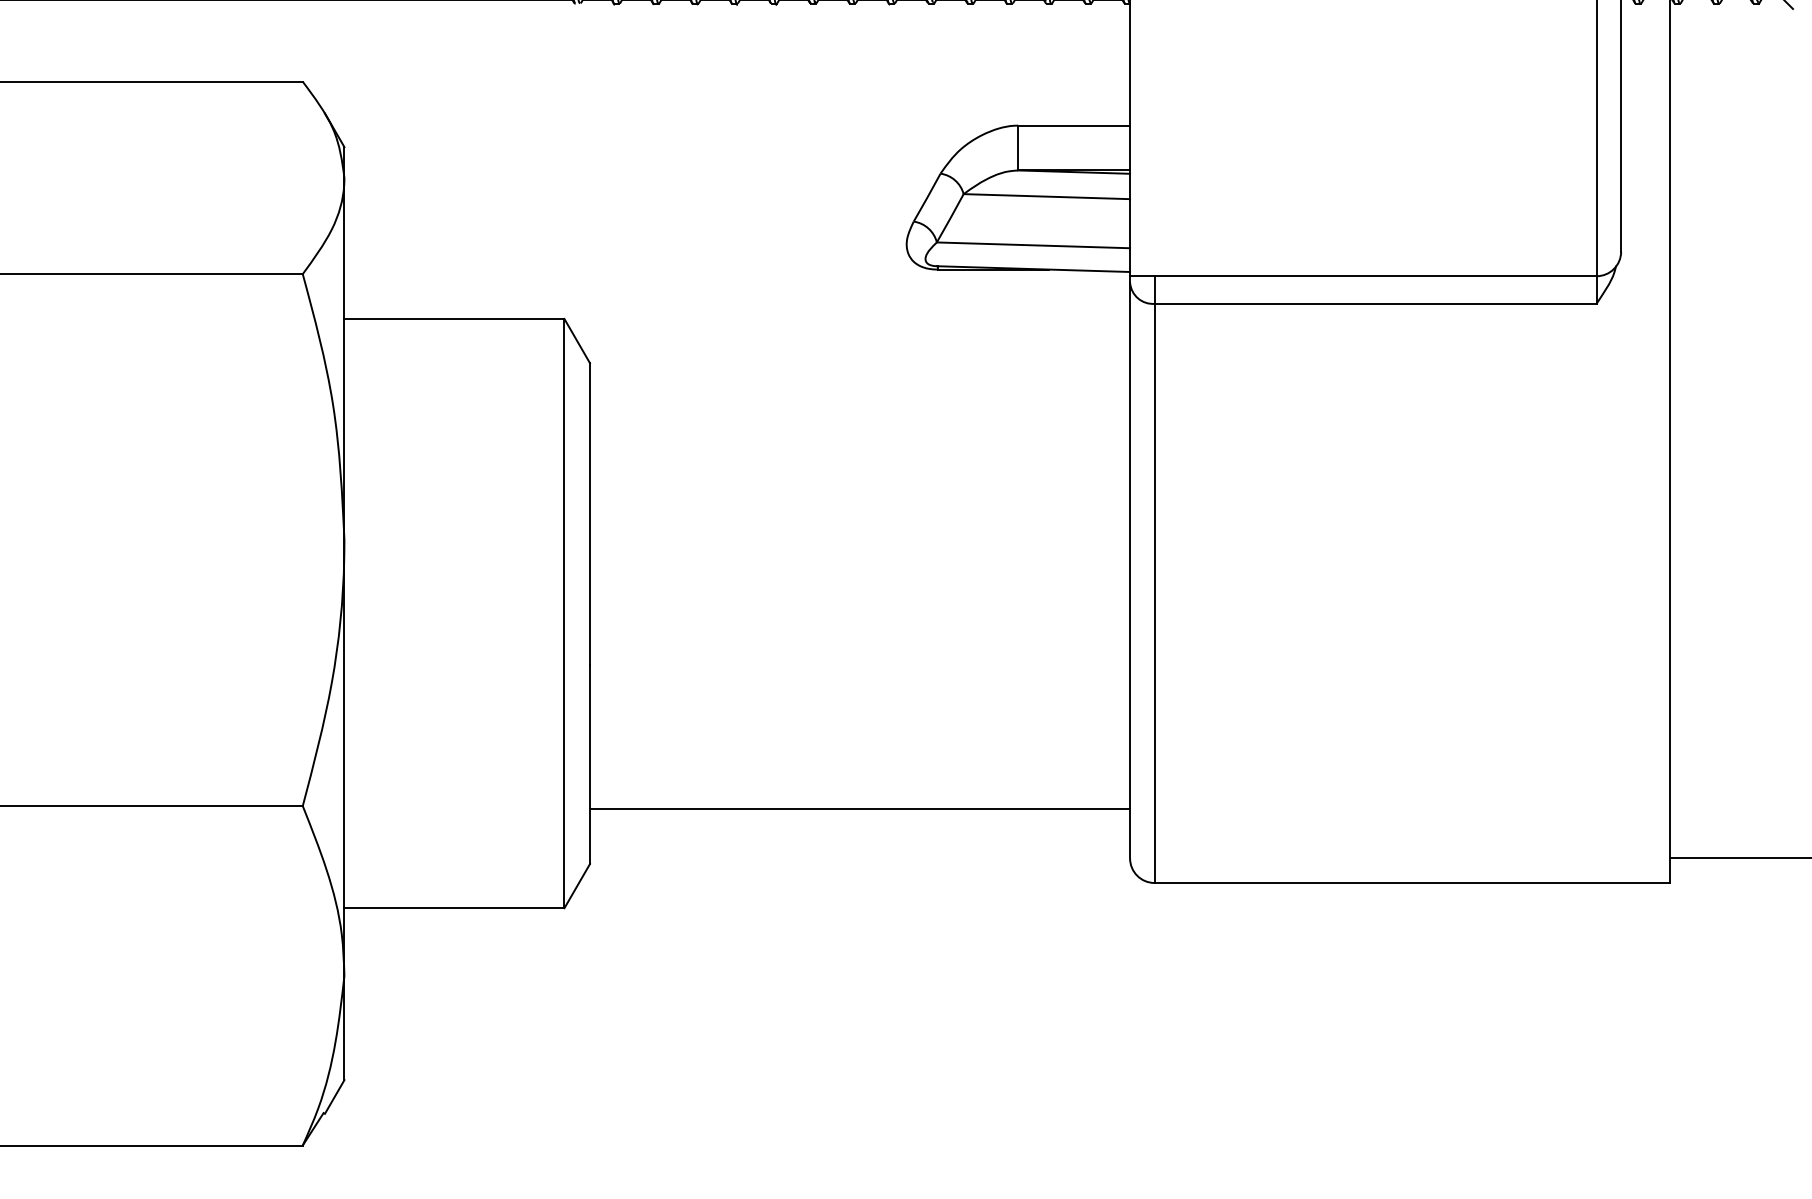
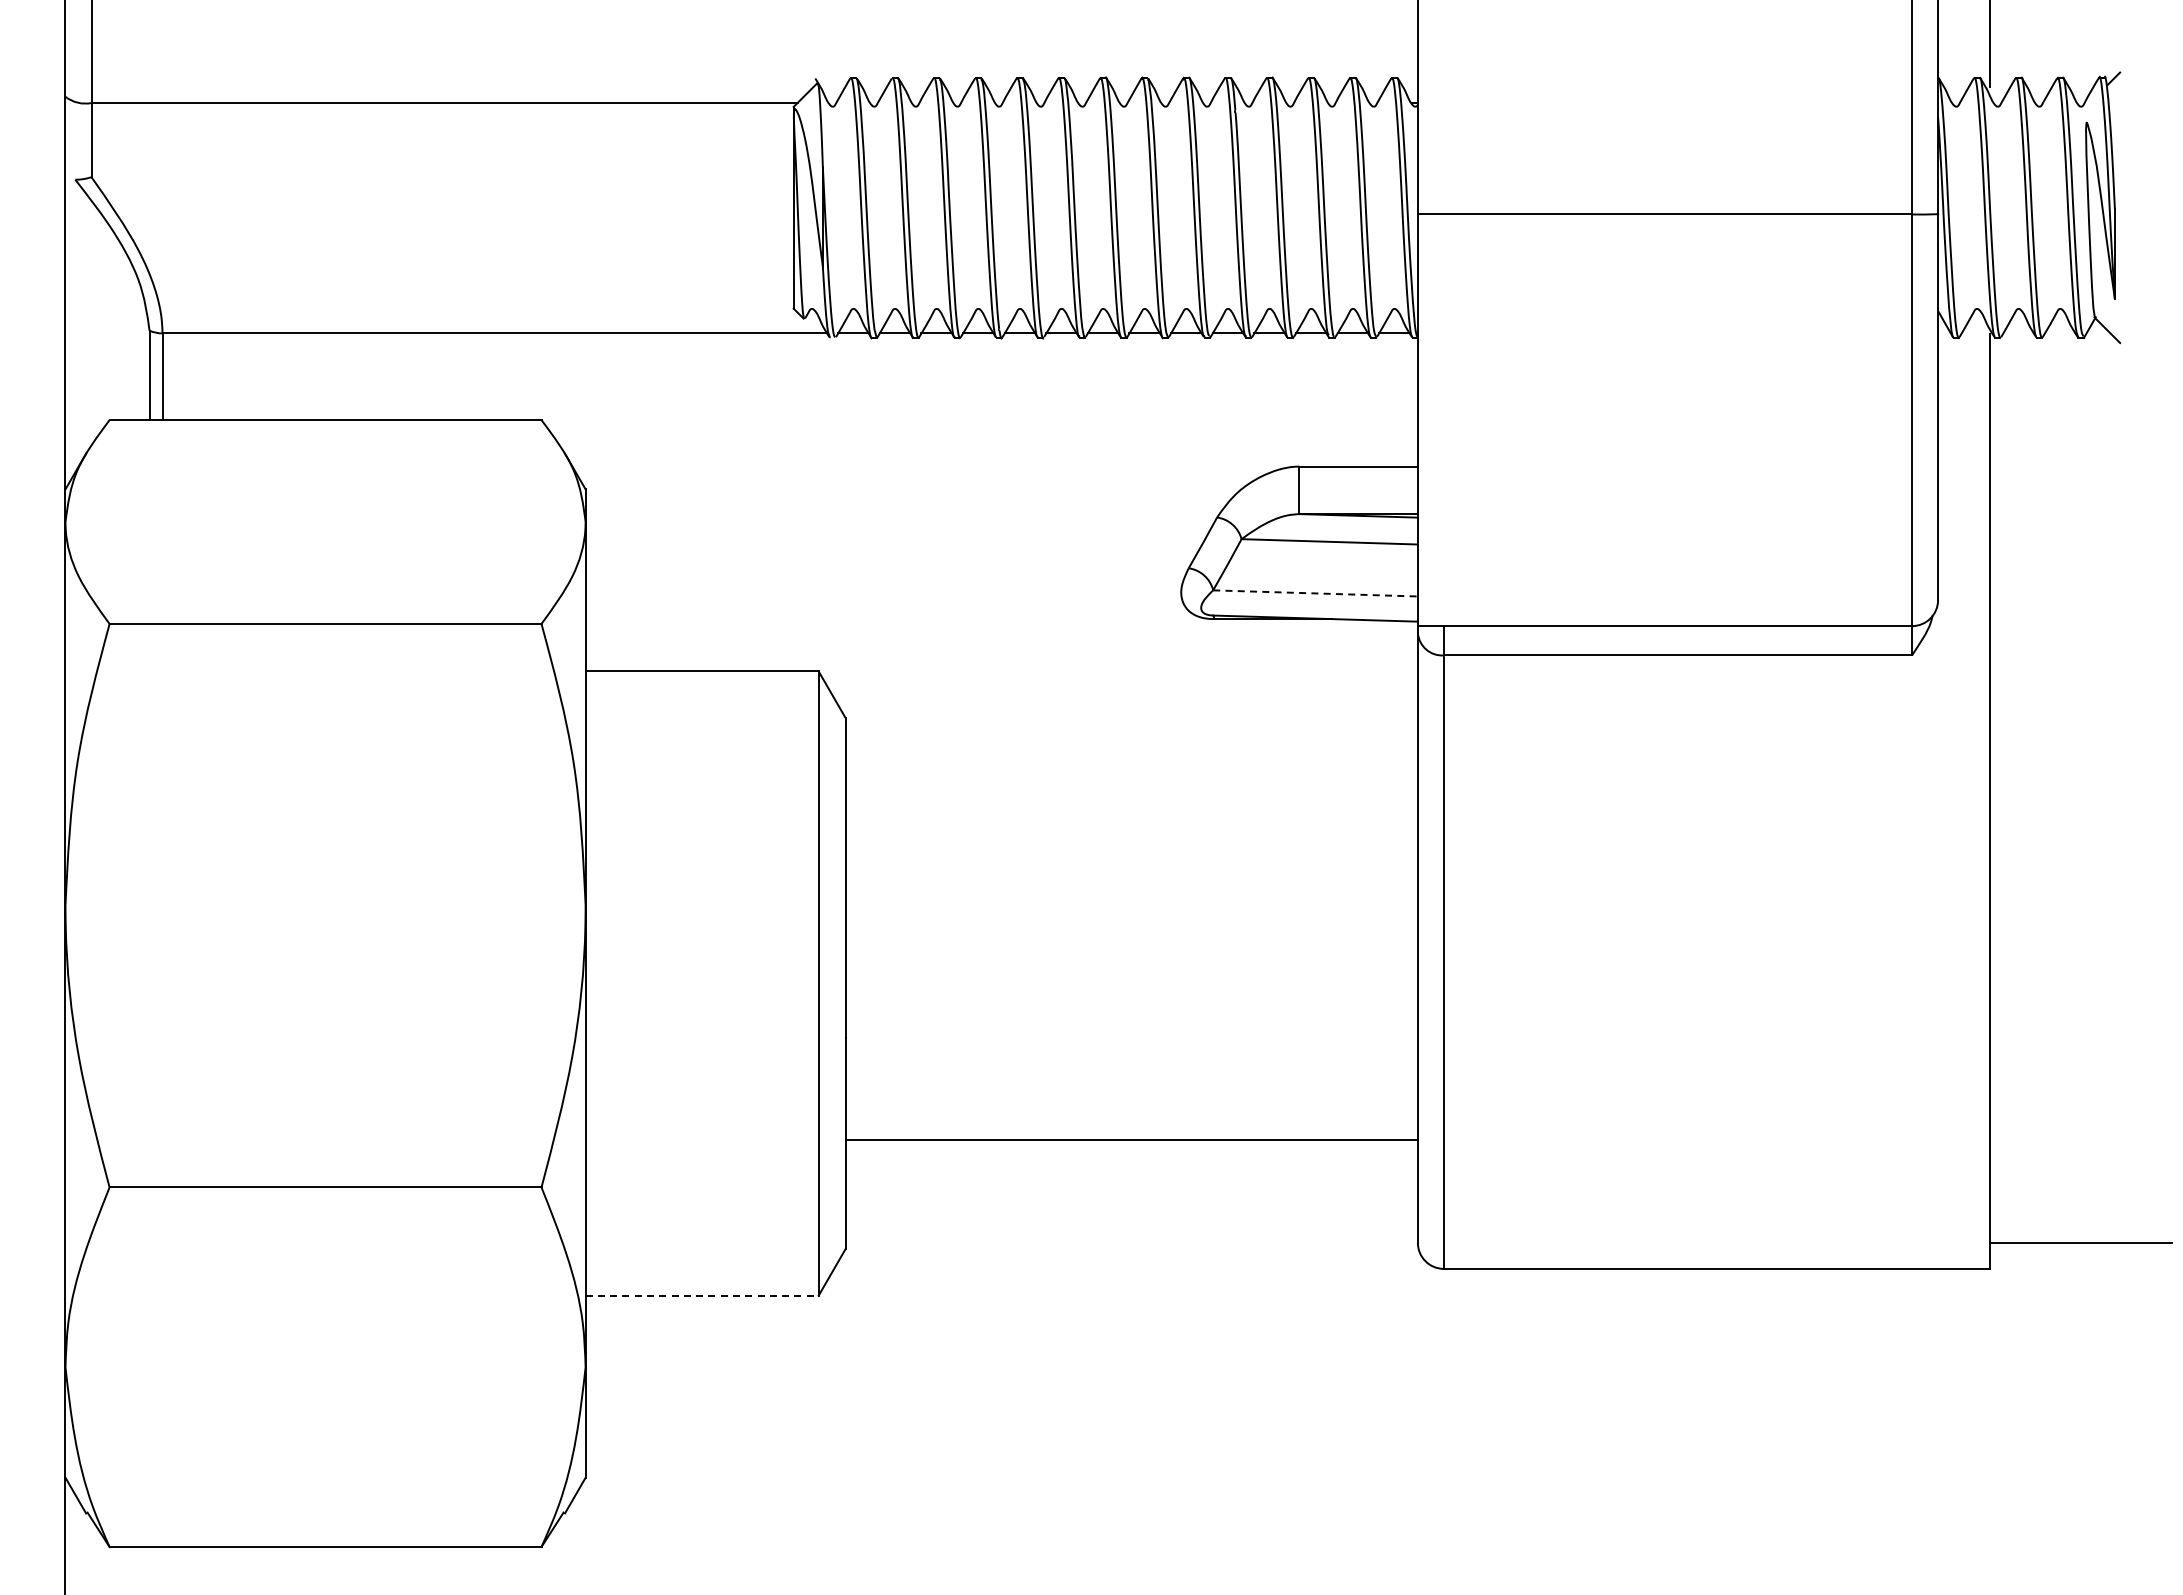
line: (1034, 245) -> (1316, 593), solid -> dashed
line: (859, 808) -> (1131, 1139), moved
line: (454, 908) -> (702, 1295), solid -> dashed

